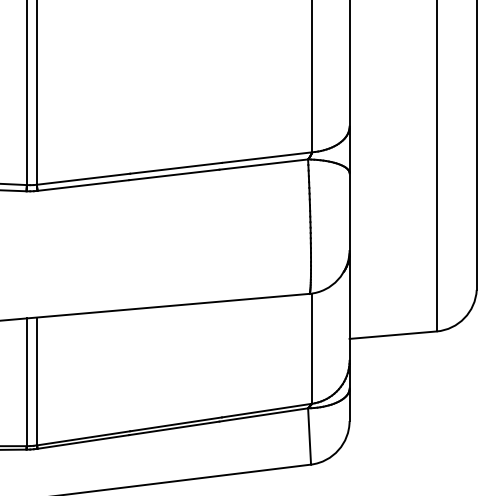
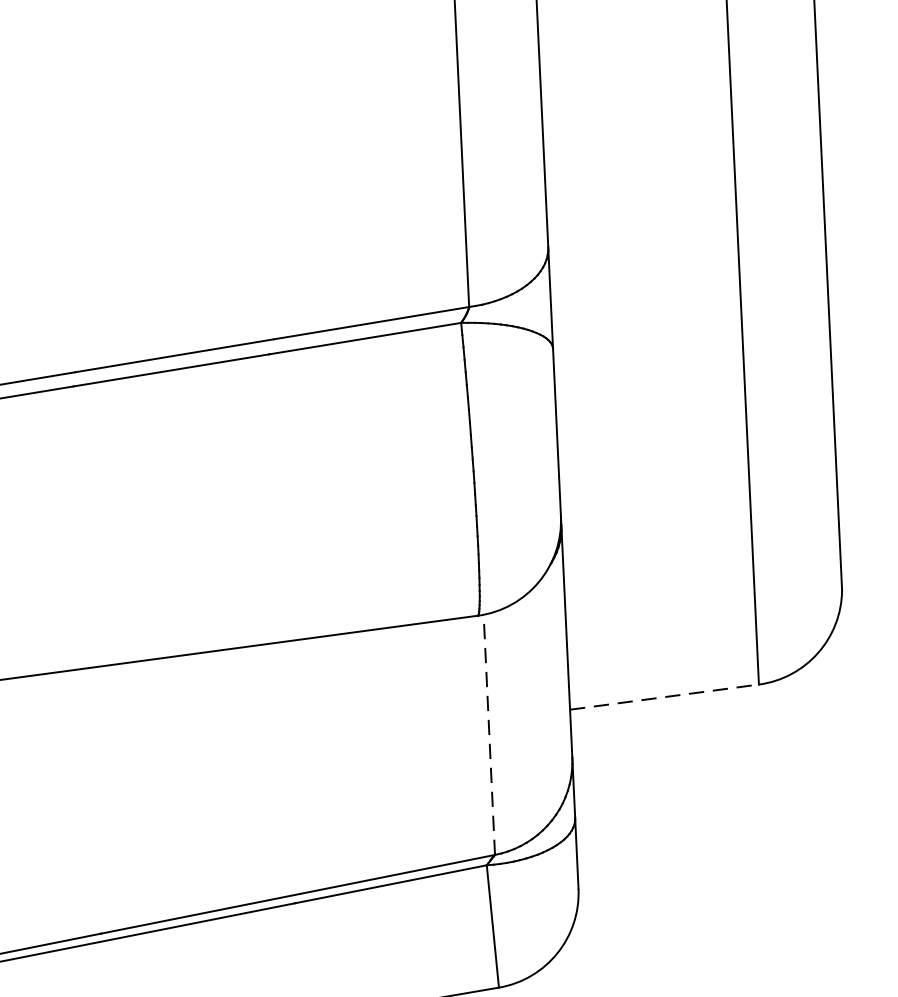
line: (393, 335) -> (665, 697), solid -> dashed
line: (312, 348) -> (490, 734), solid -> dashed

